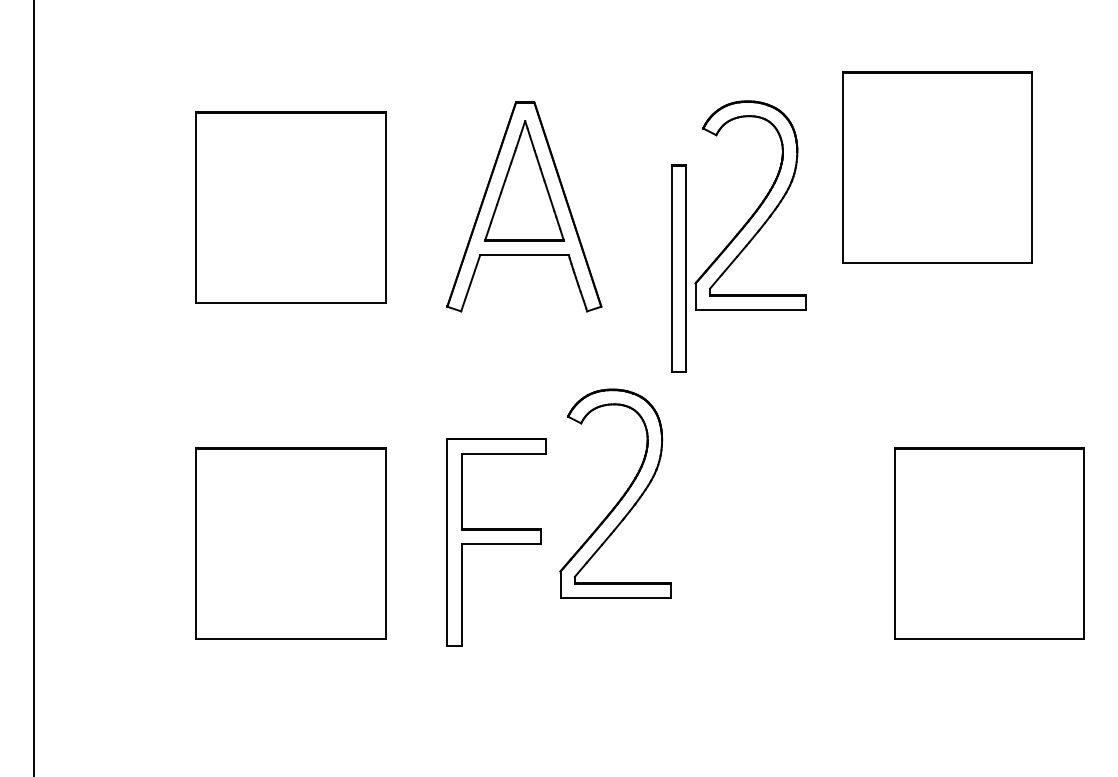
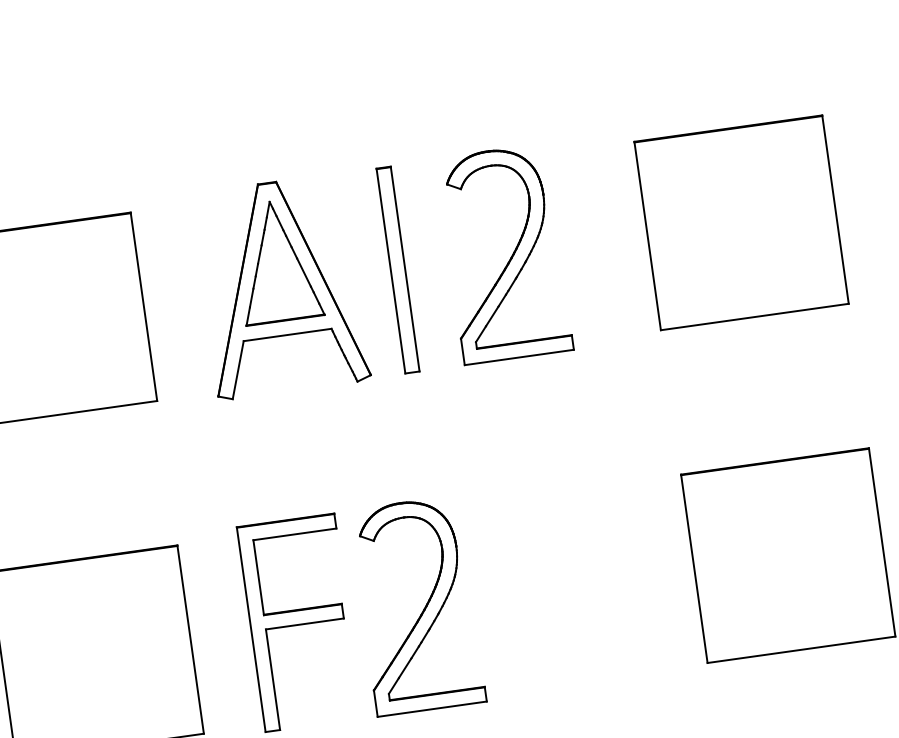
part: (937, 167) -> (741, 222), moved
part: (678, 268) -> (397, 270), moved
part: (621, 496) -> (423, 607), moved

